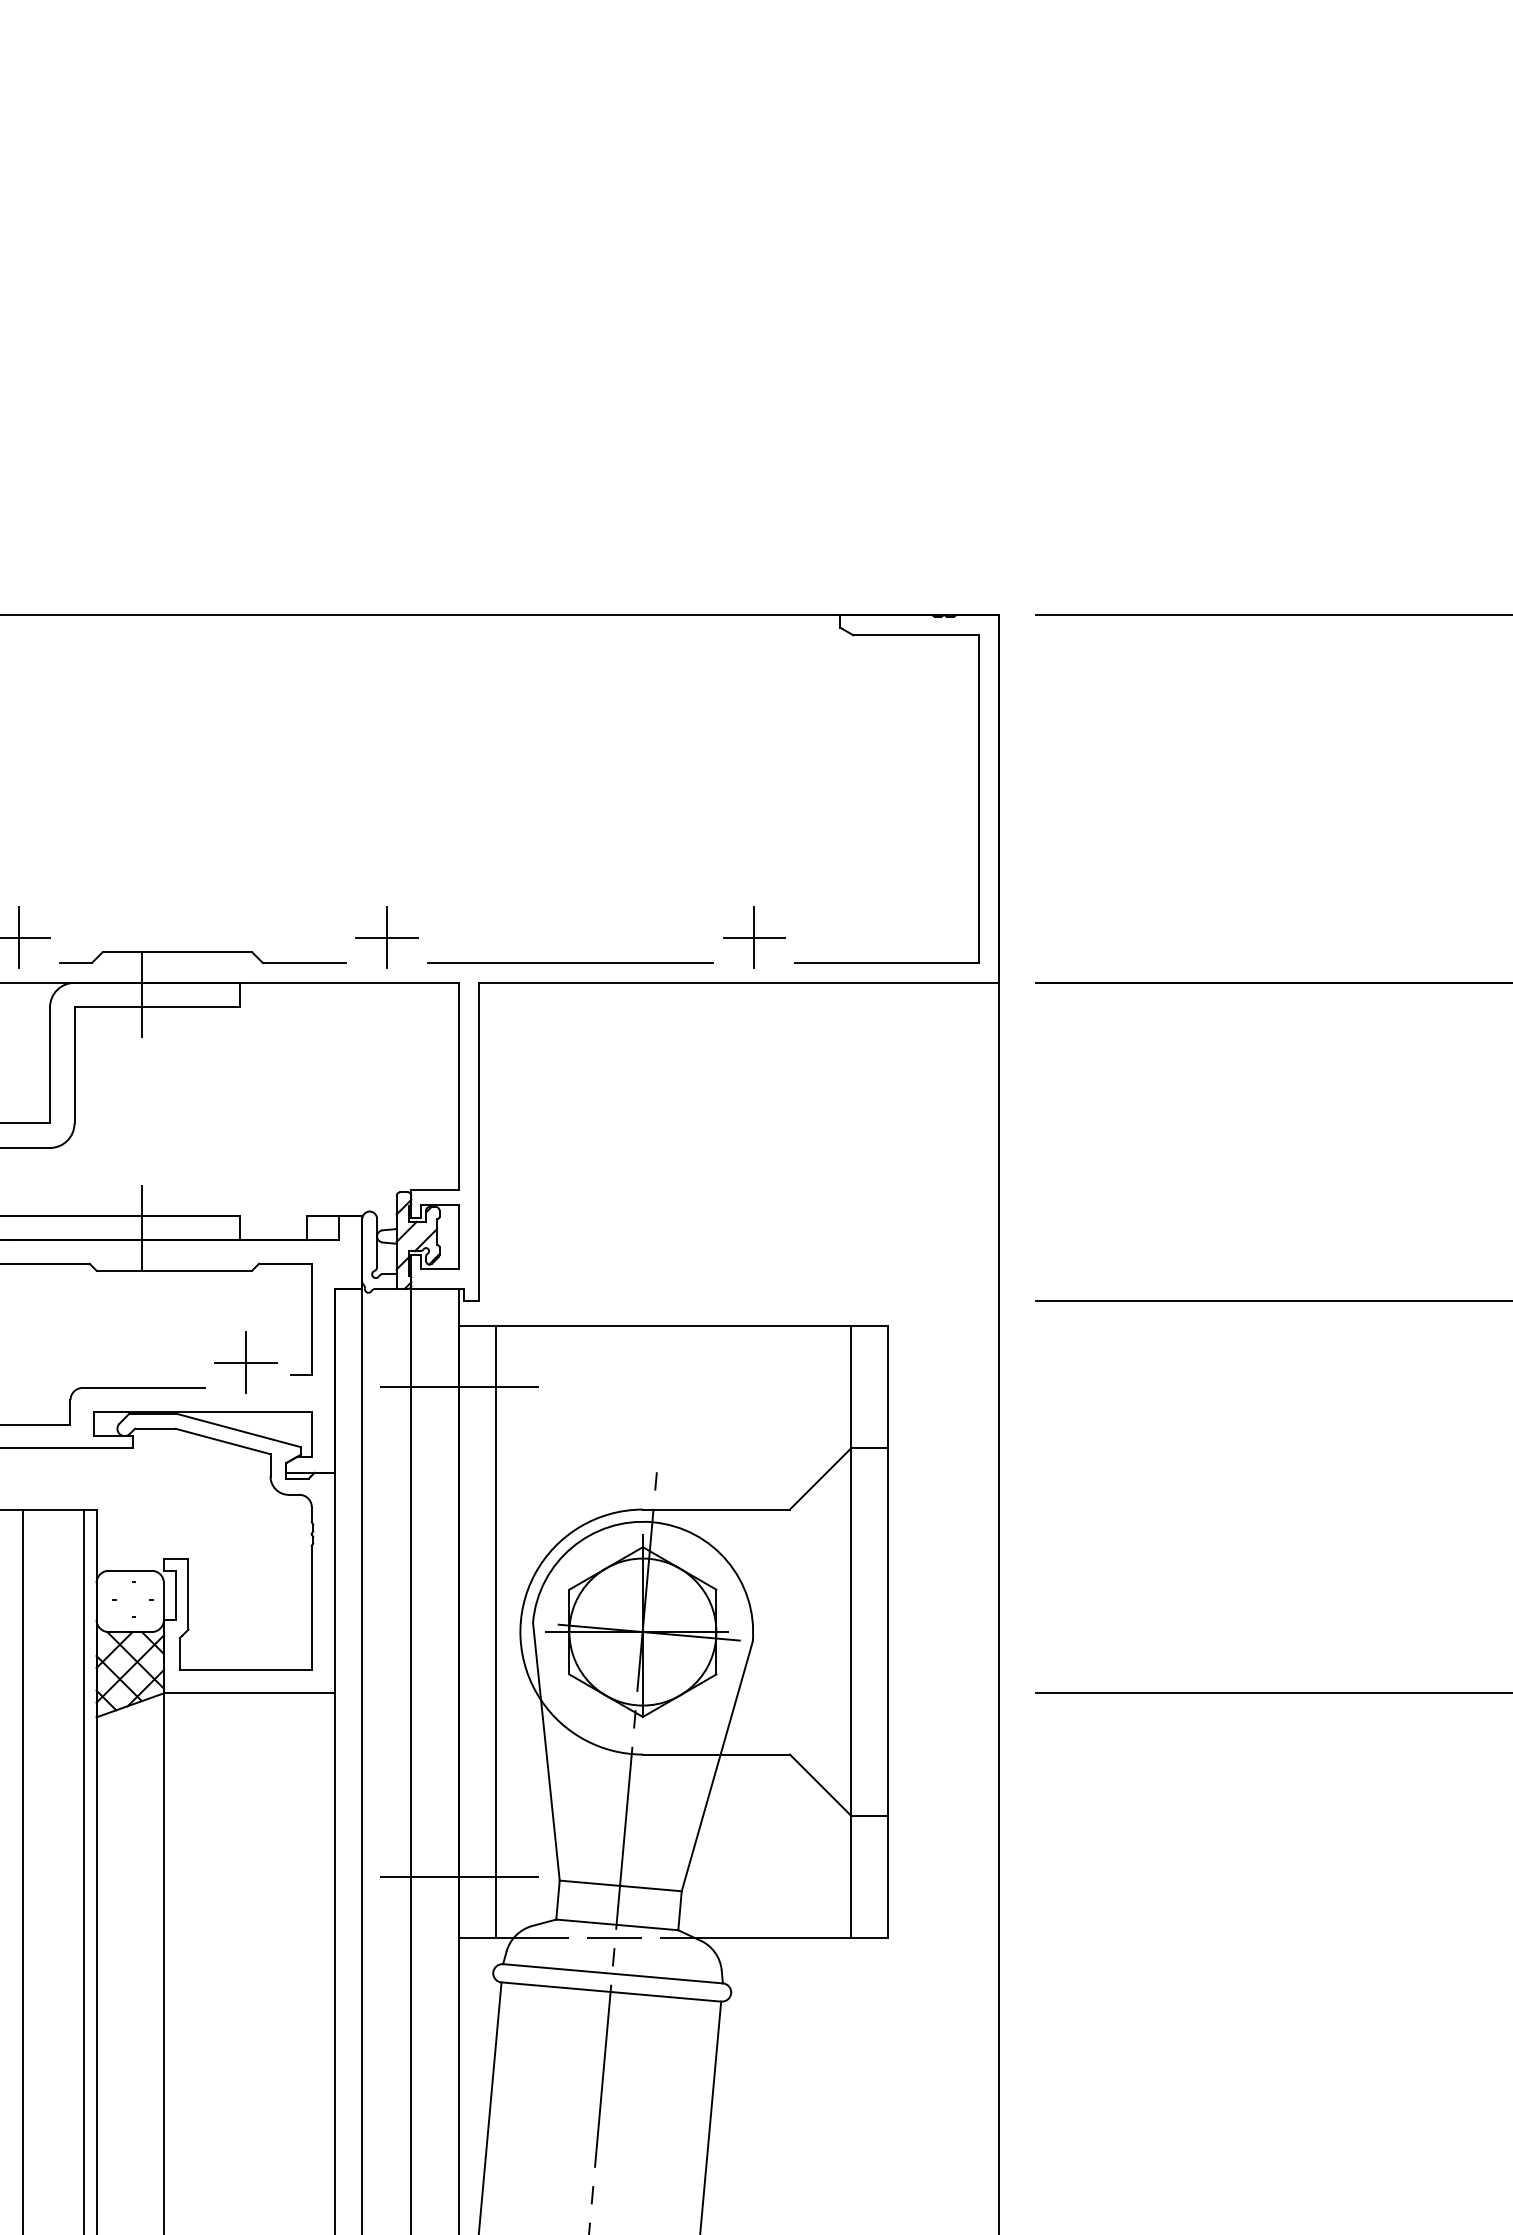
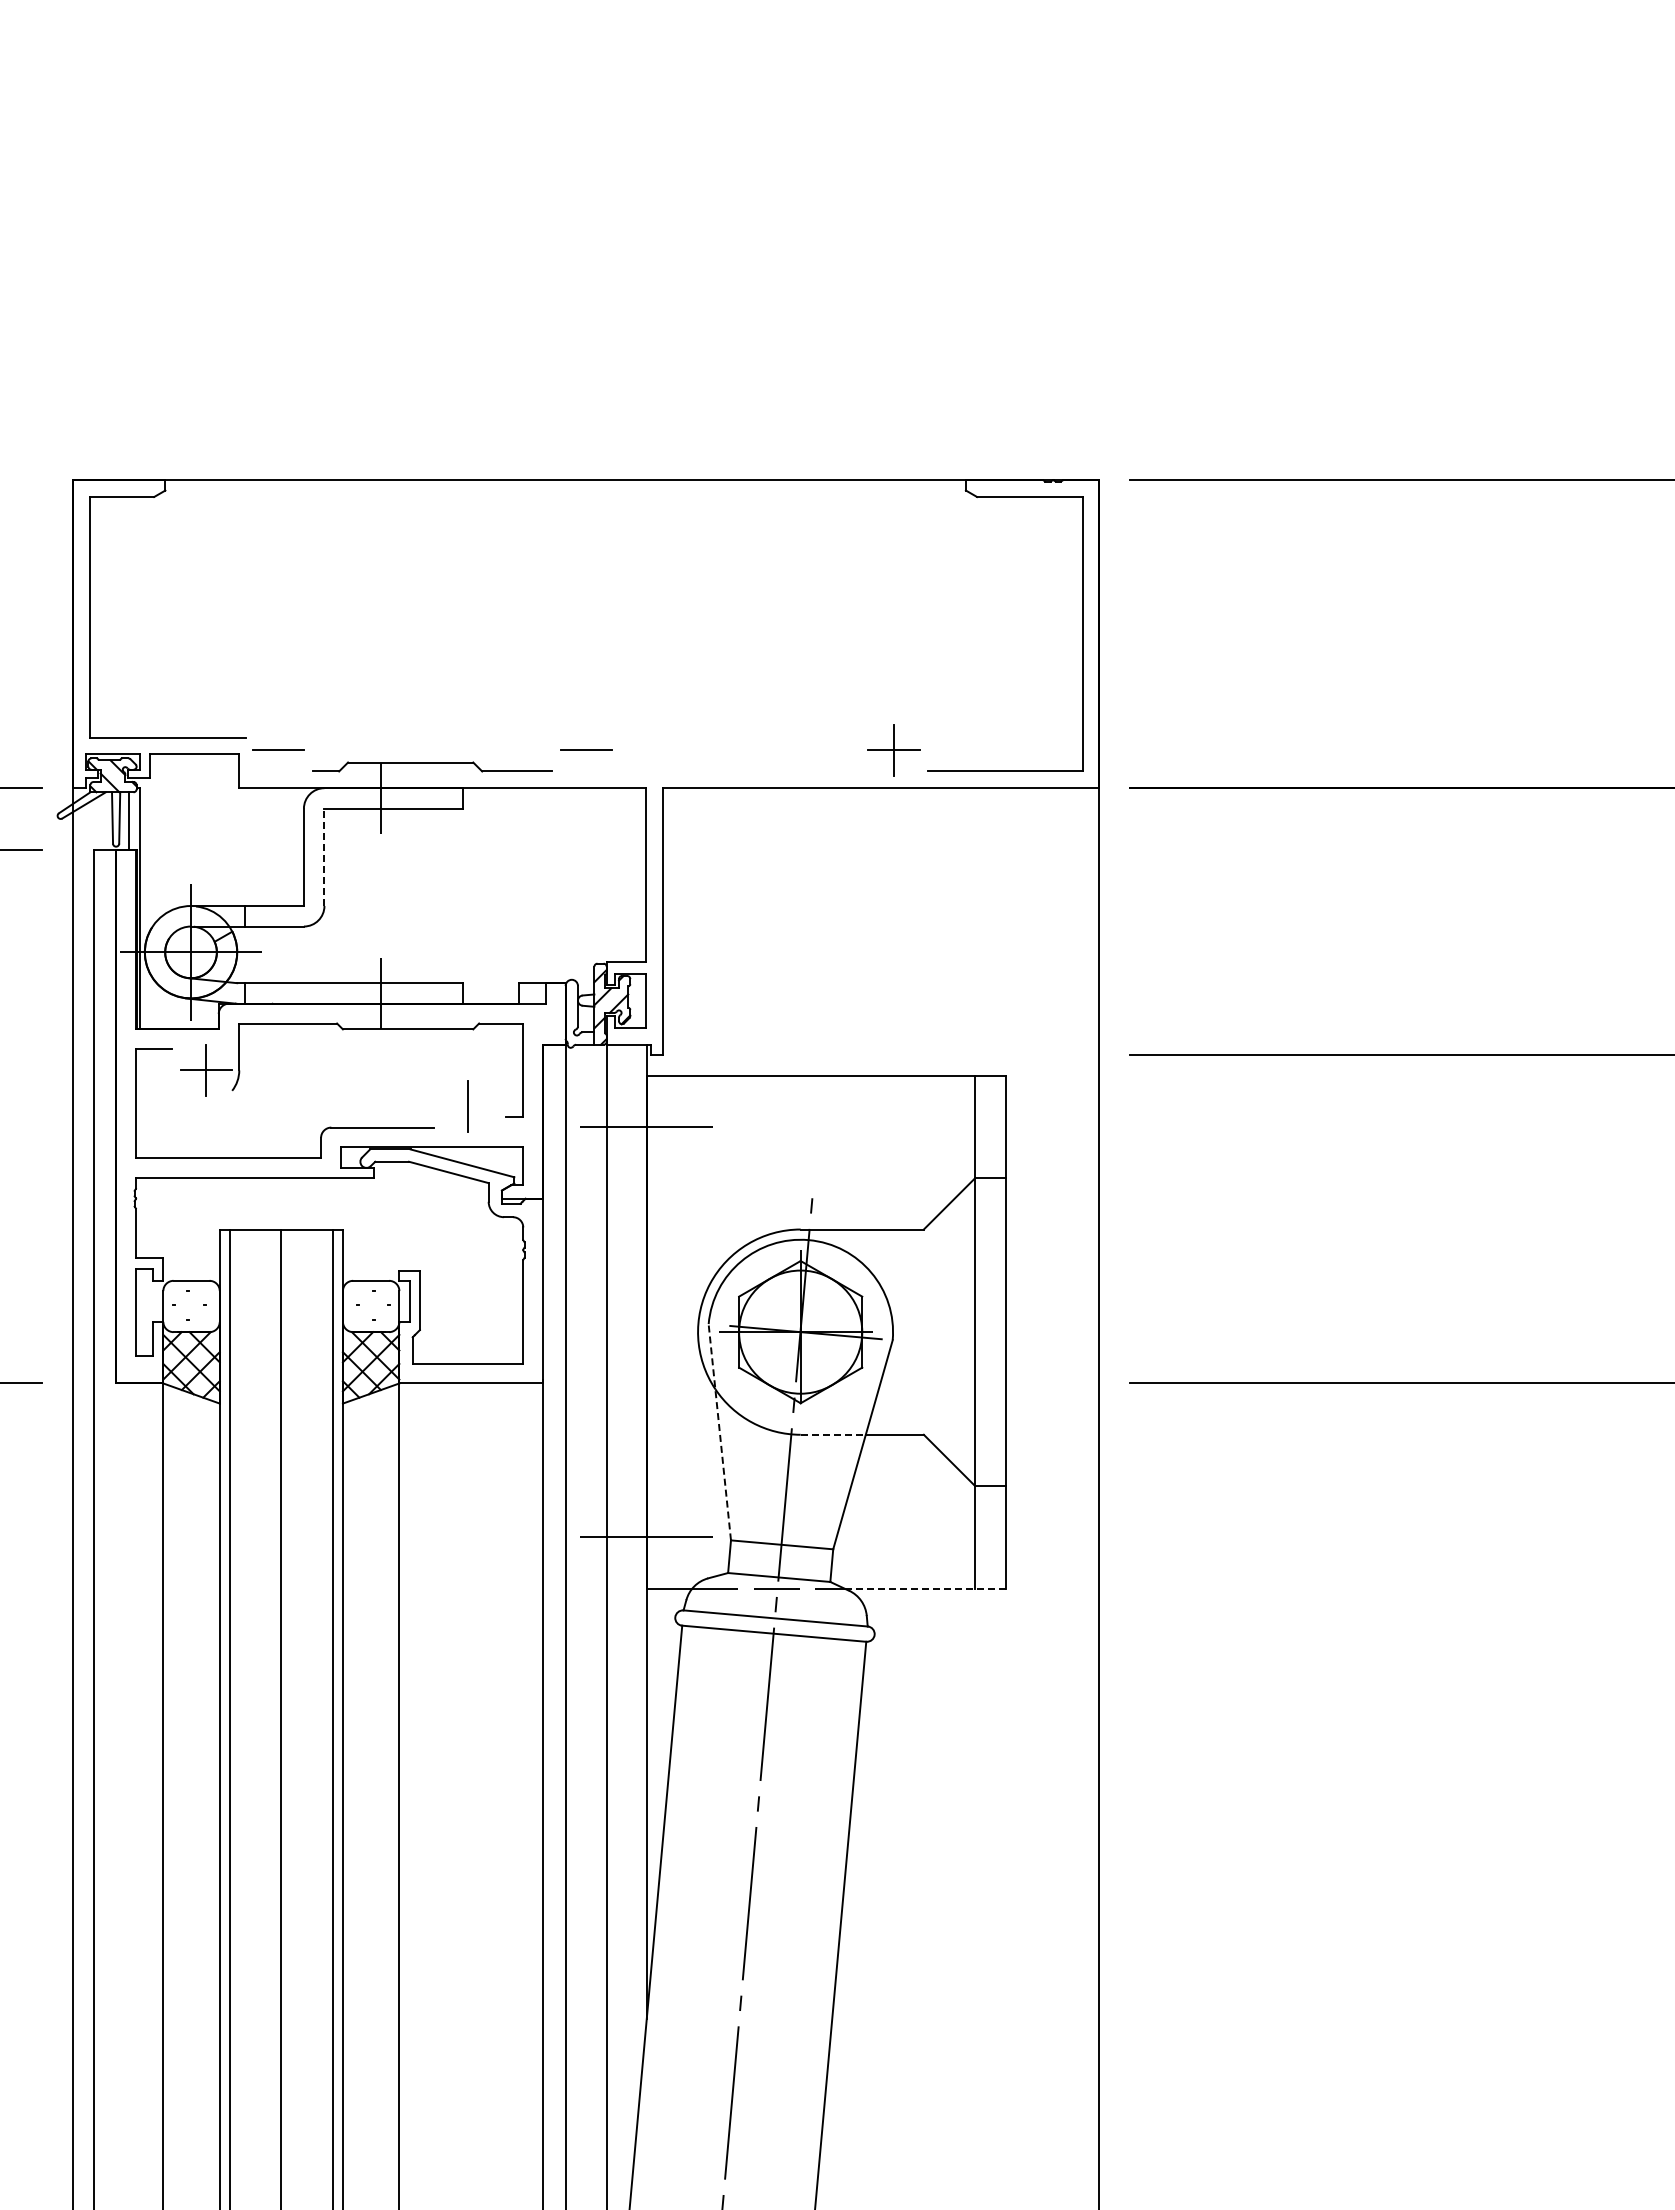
line: (19, 936) -> (278, 749), removed
line: (387, 936) -> (586, 749), removed
line: (569, 962) -> (739, 771), removed
line: (74, 1065) -> (324, 857), solid -> dashed
line: (245, 1362) -> (467, 1106), removed
line: (495, 1631) -> (677, 1331), removed
line: (546, 1751) -> (719, 1432), solid -> dashed
line: (682, 1754) -> (833, 1434), solid -> dashed
line: (791, 1938) -> (925, 1588), solid -> dashed

